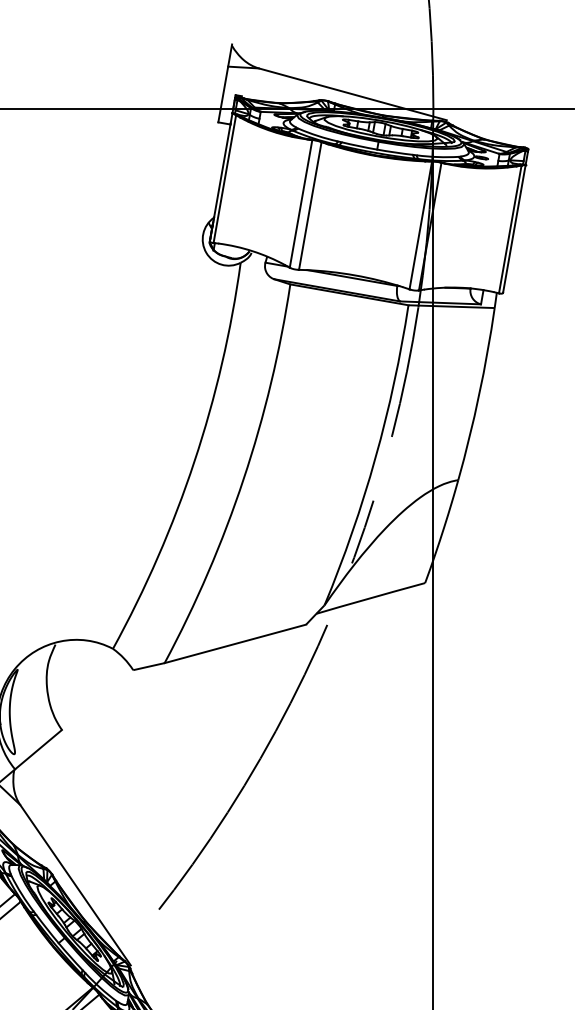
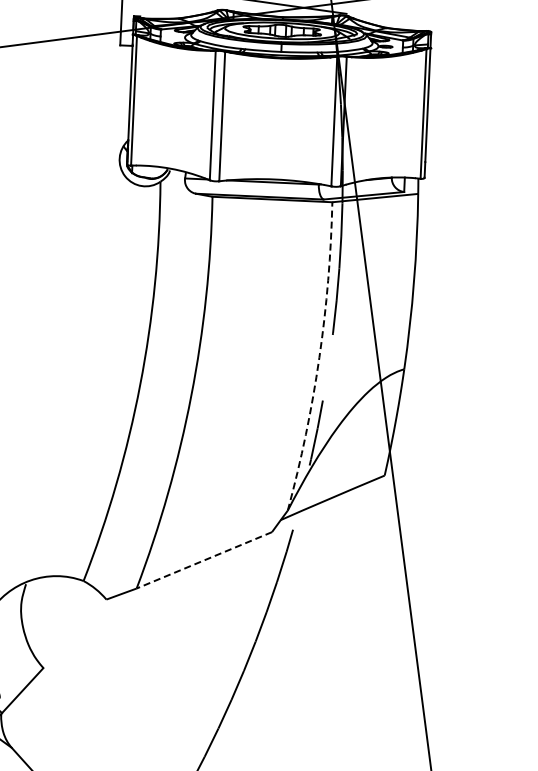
arc: (375, 457) -> (319, 357), solid -> dashed
line: (234, 644) -> (203, 561), solid -> dashed

